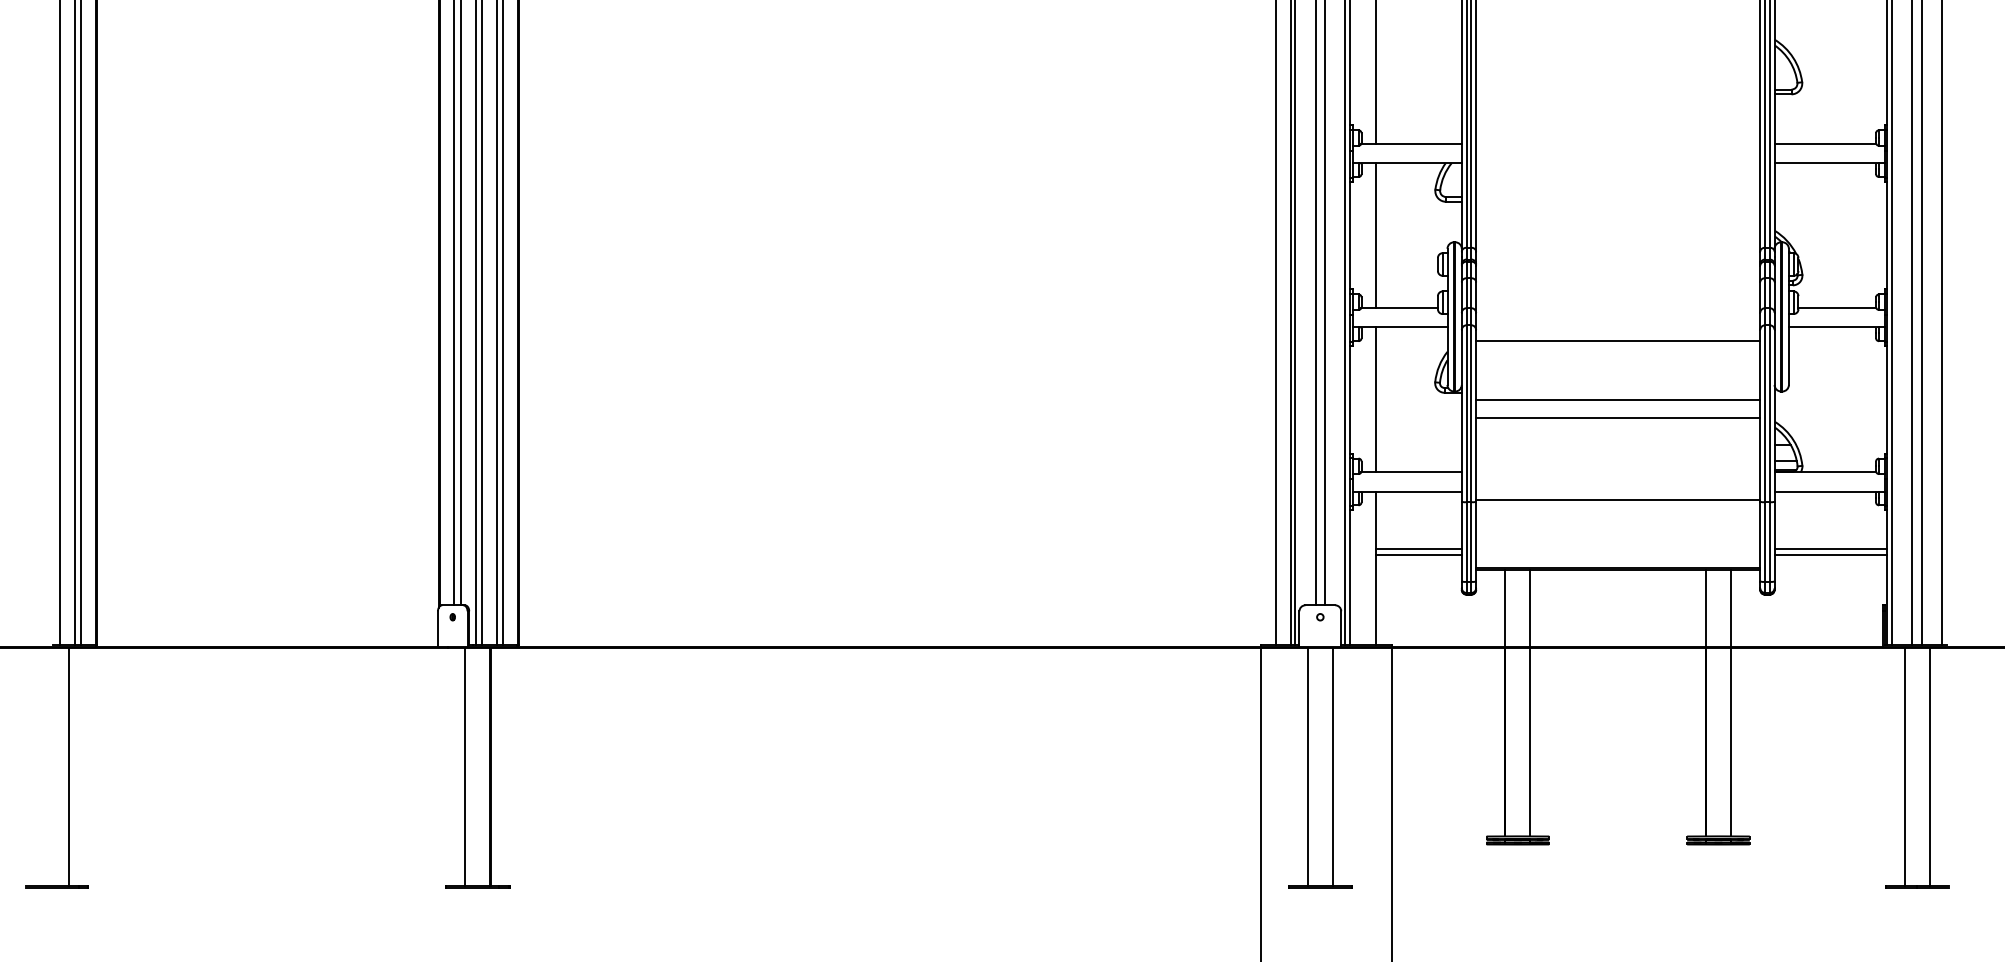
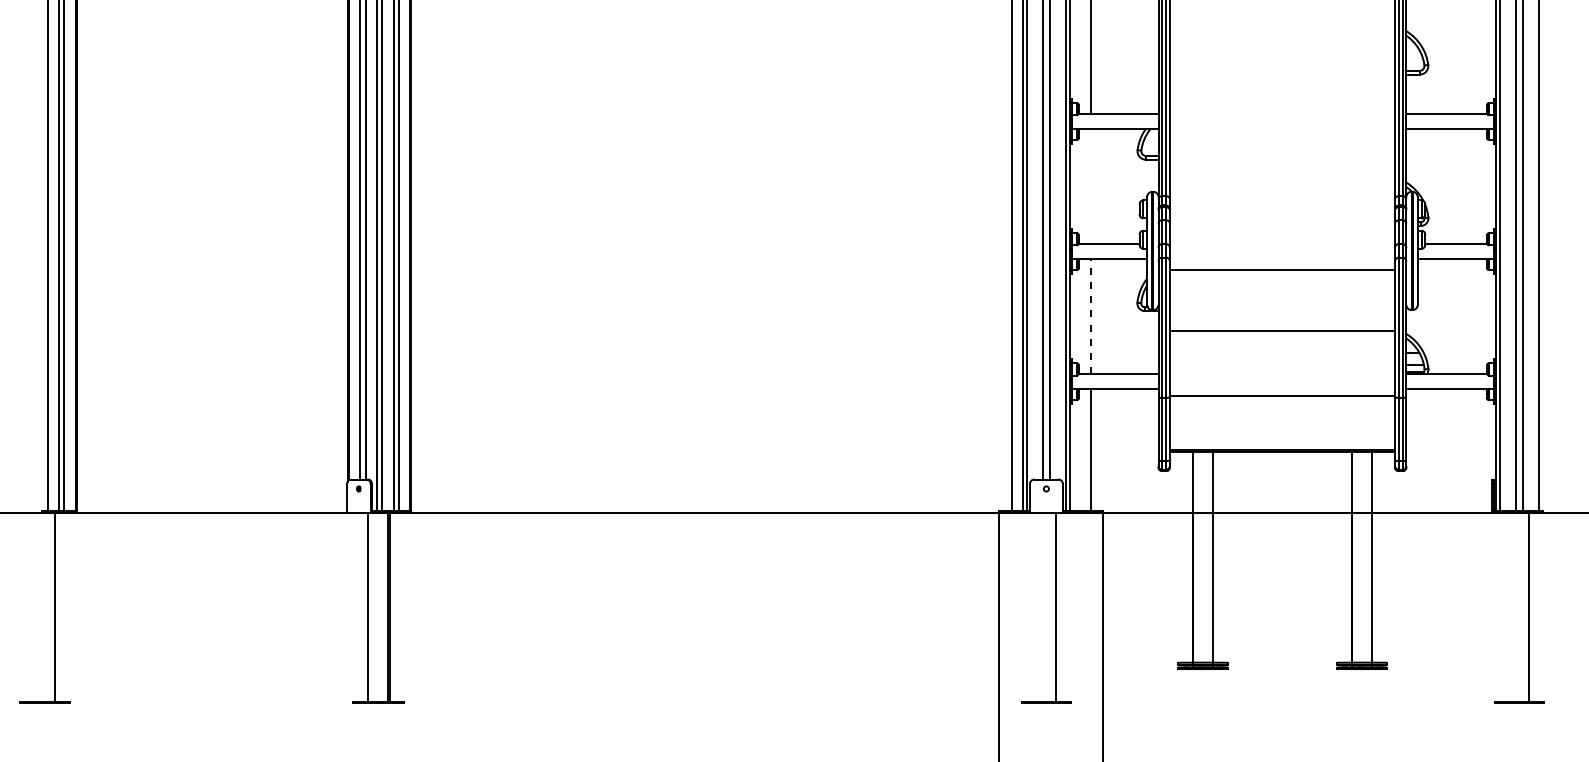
line: (1376, 235) -> (1090, 186), removed
line: (1376, 399) -> (1090, 316), solid -> dashed
line: (1618, 399) -> (1282, 316), removed
line: (1418, 549) -> (1124, 435), removed
line: (1830, 549) -> (1450, 435), removed
line: (1418, 555) -> (1124, 440), removed
line: (1830, 555) -> (1450, 440), removed
line: (1307, 766) -> (1036, 607), removed
line: (1904, 766) -> (1509, 607), removed

